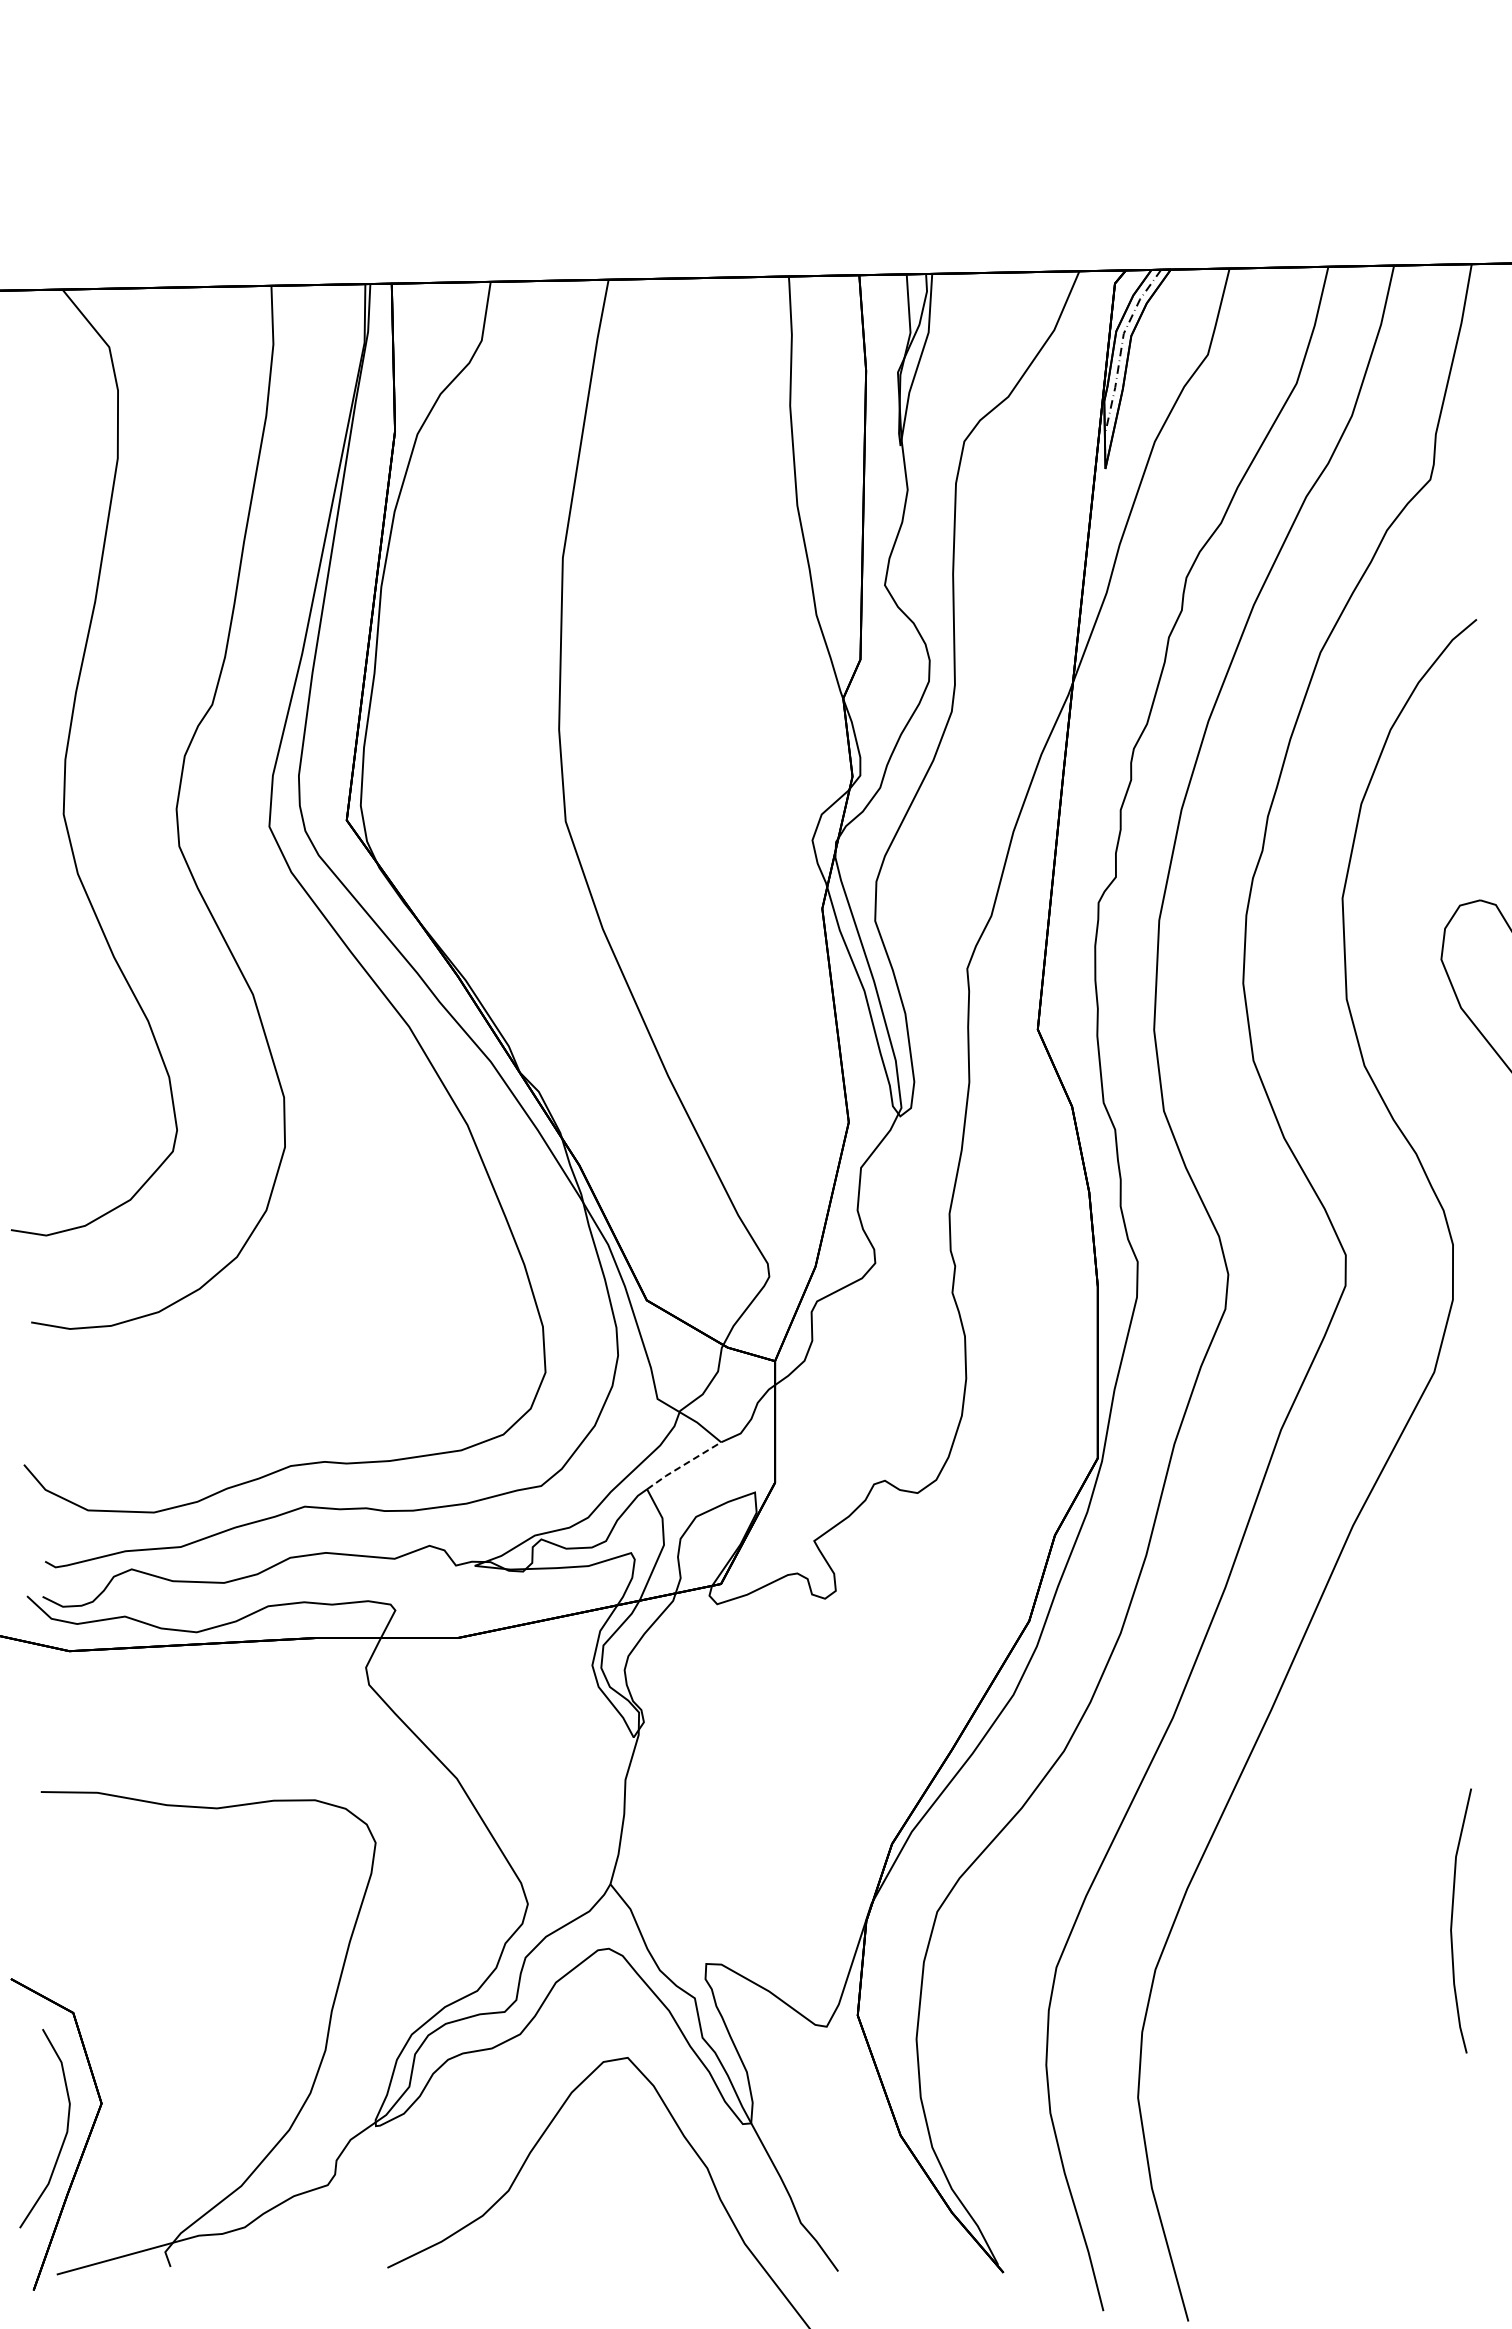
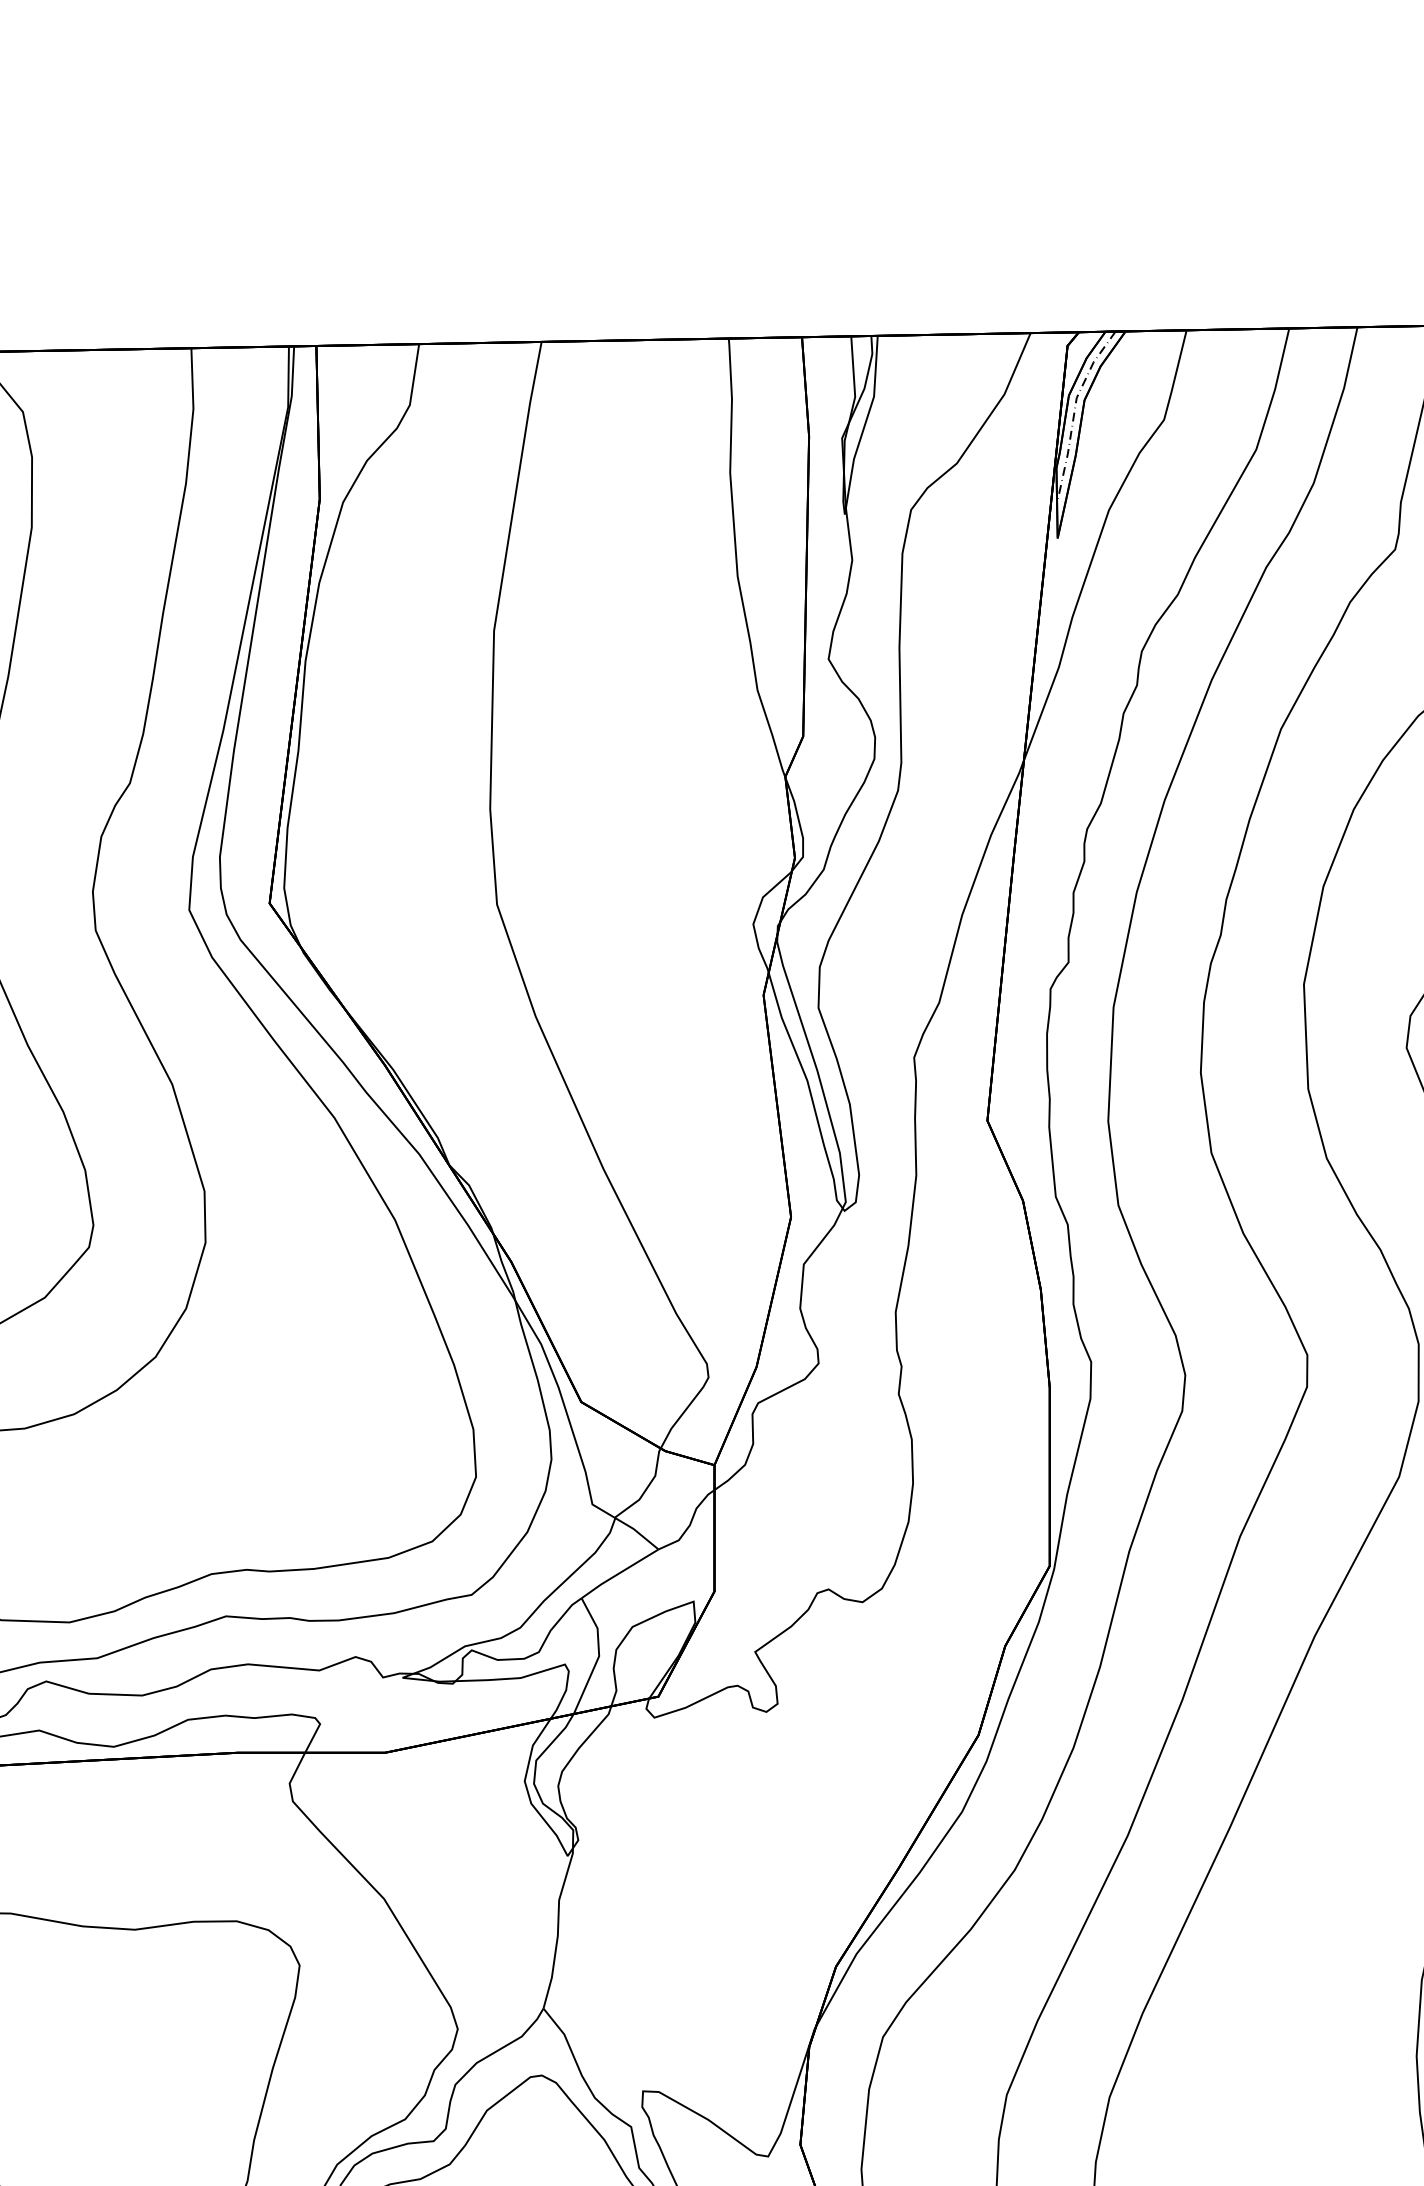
line: (682, 1465) -> (618, 1573), dashed -> solid

